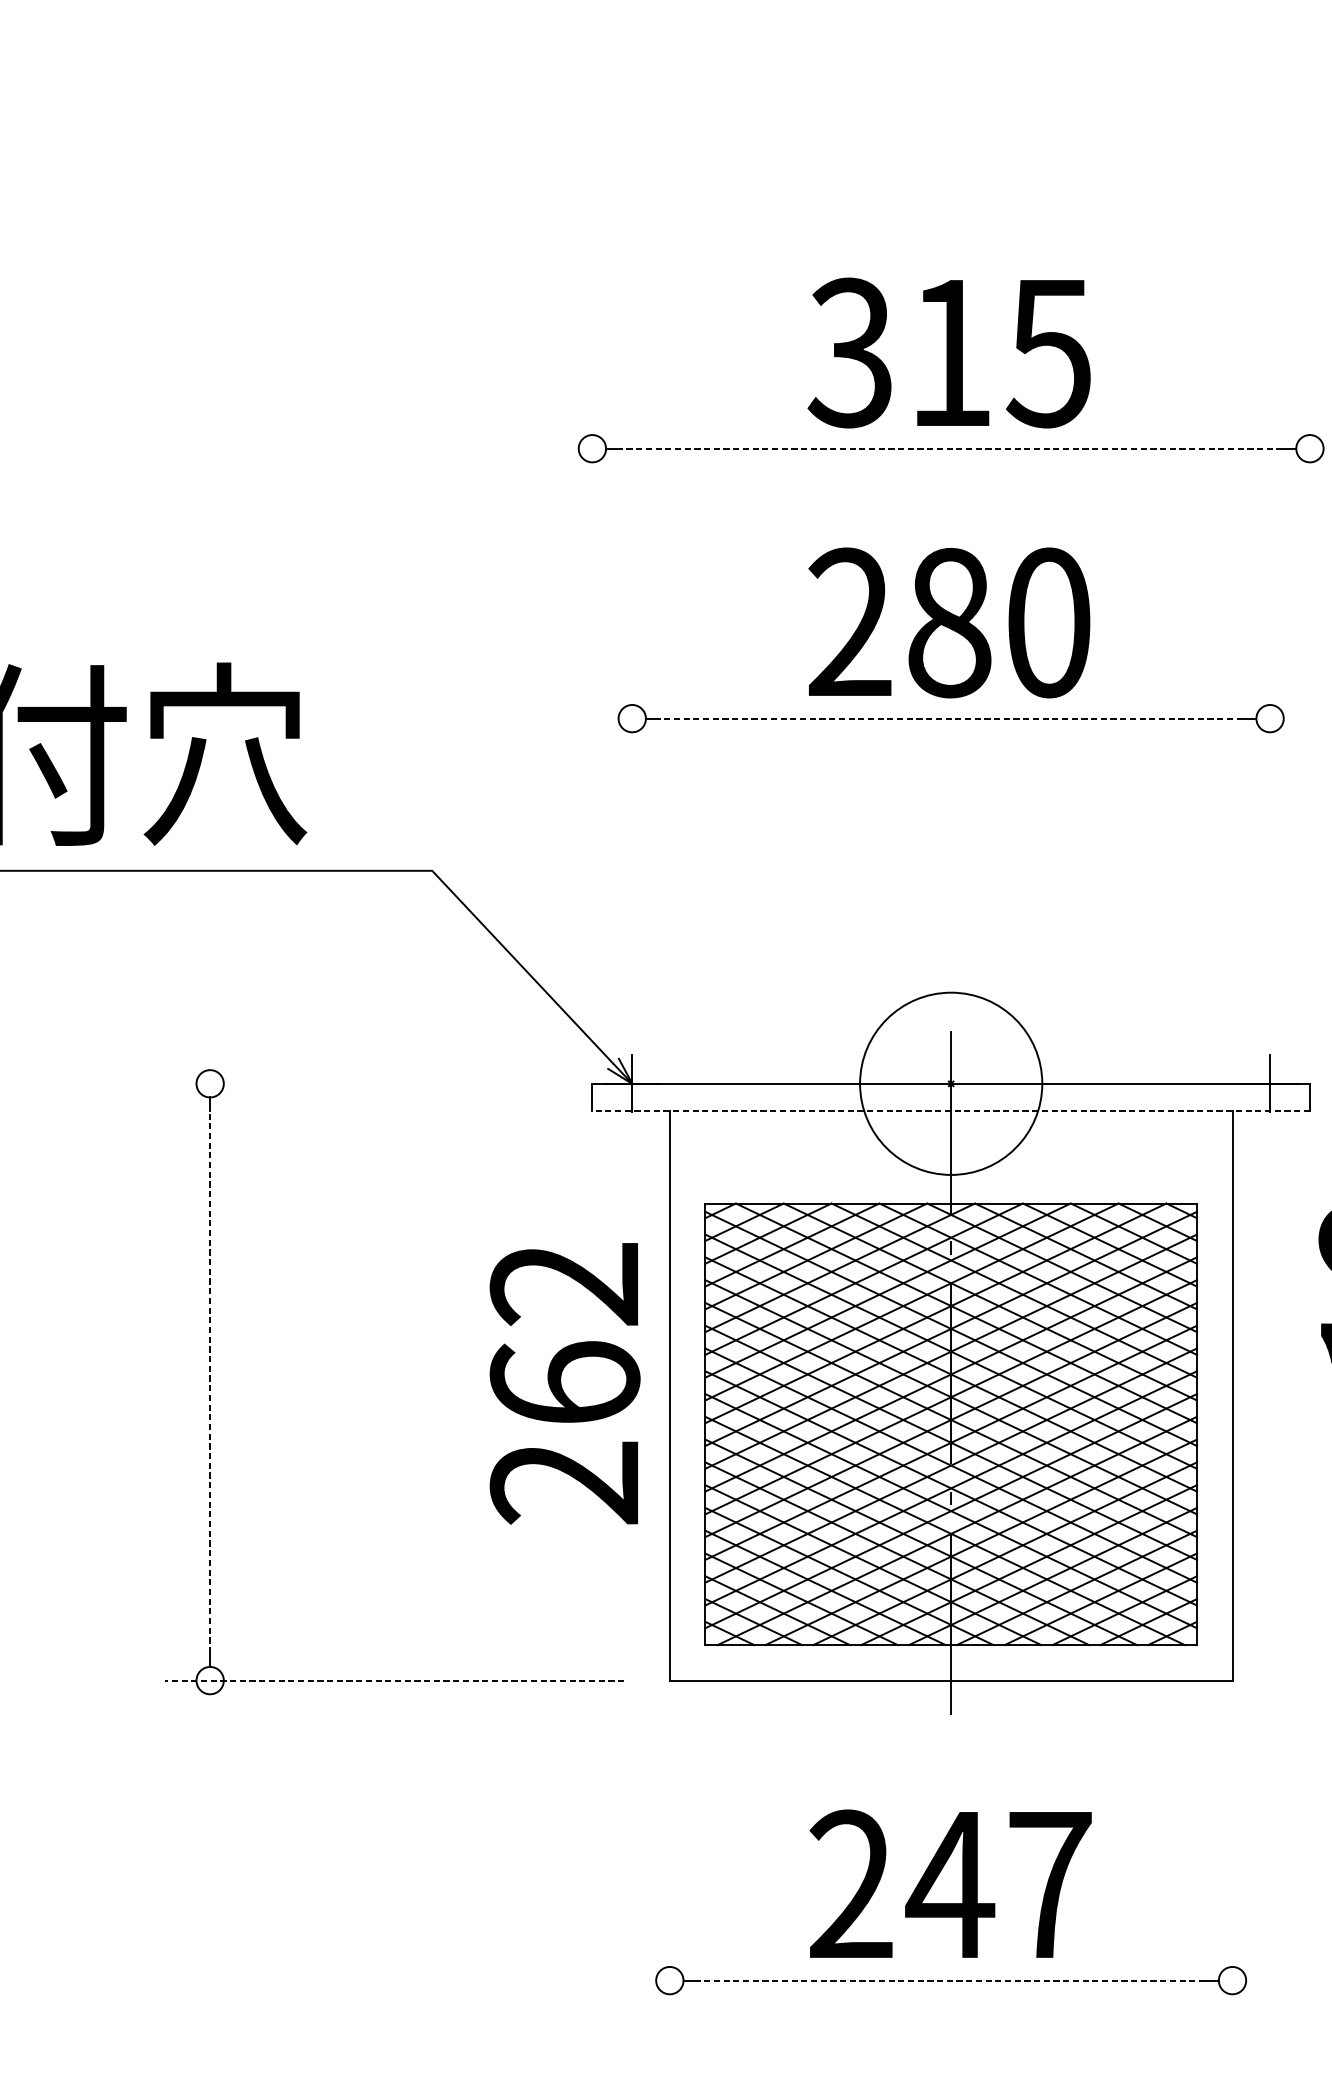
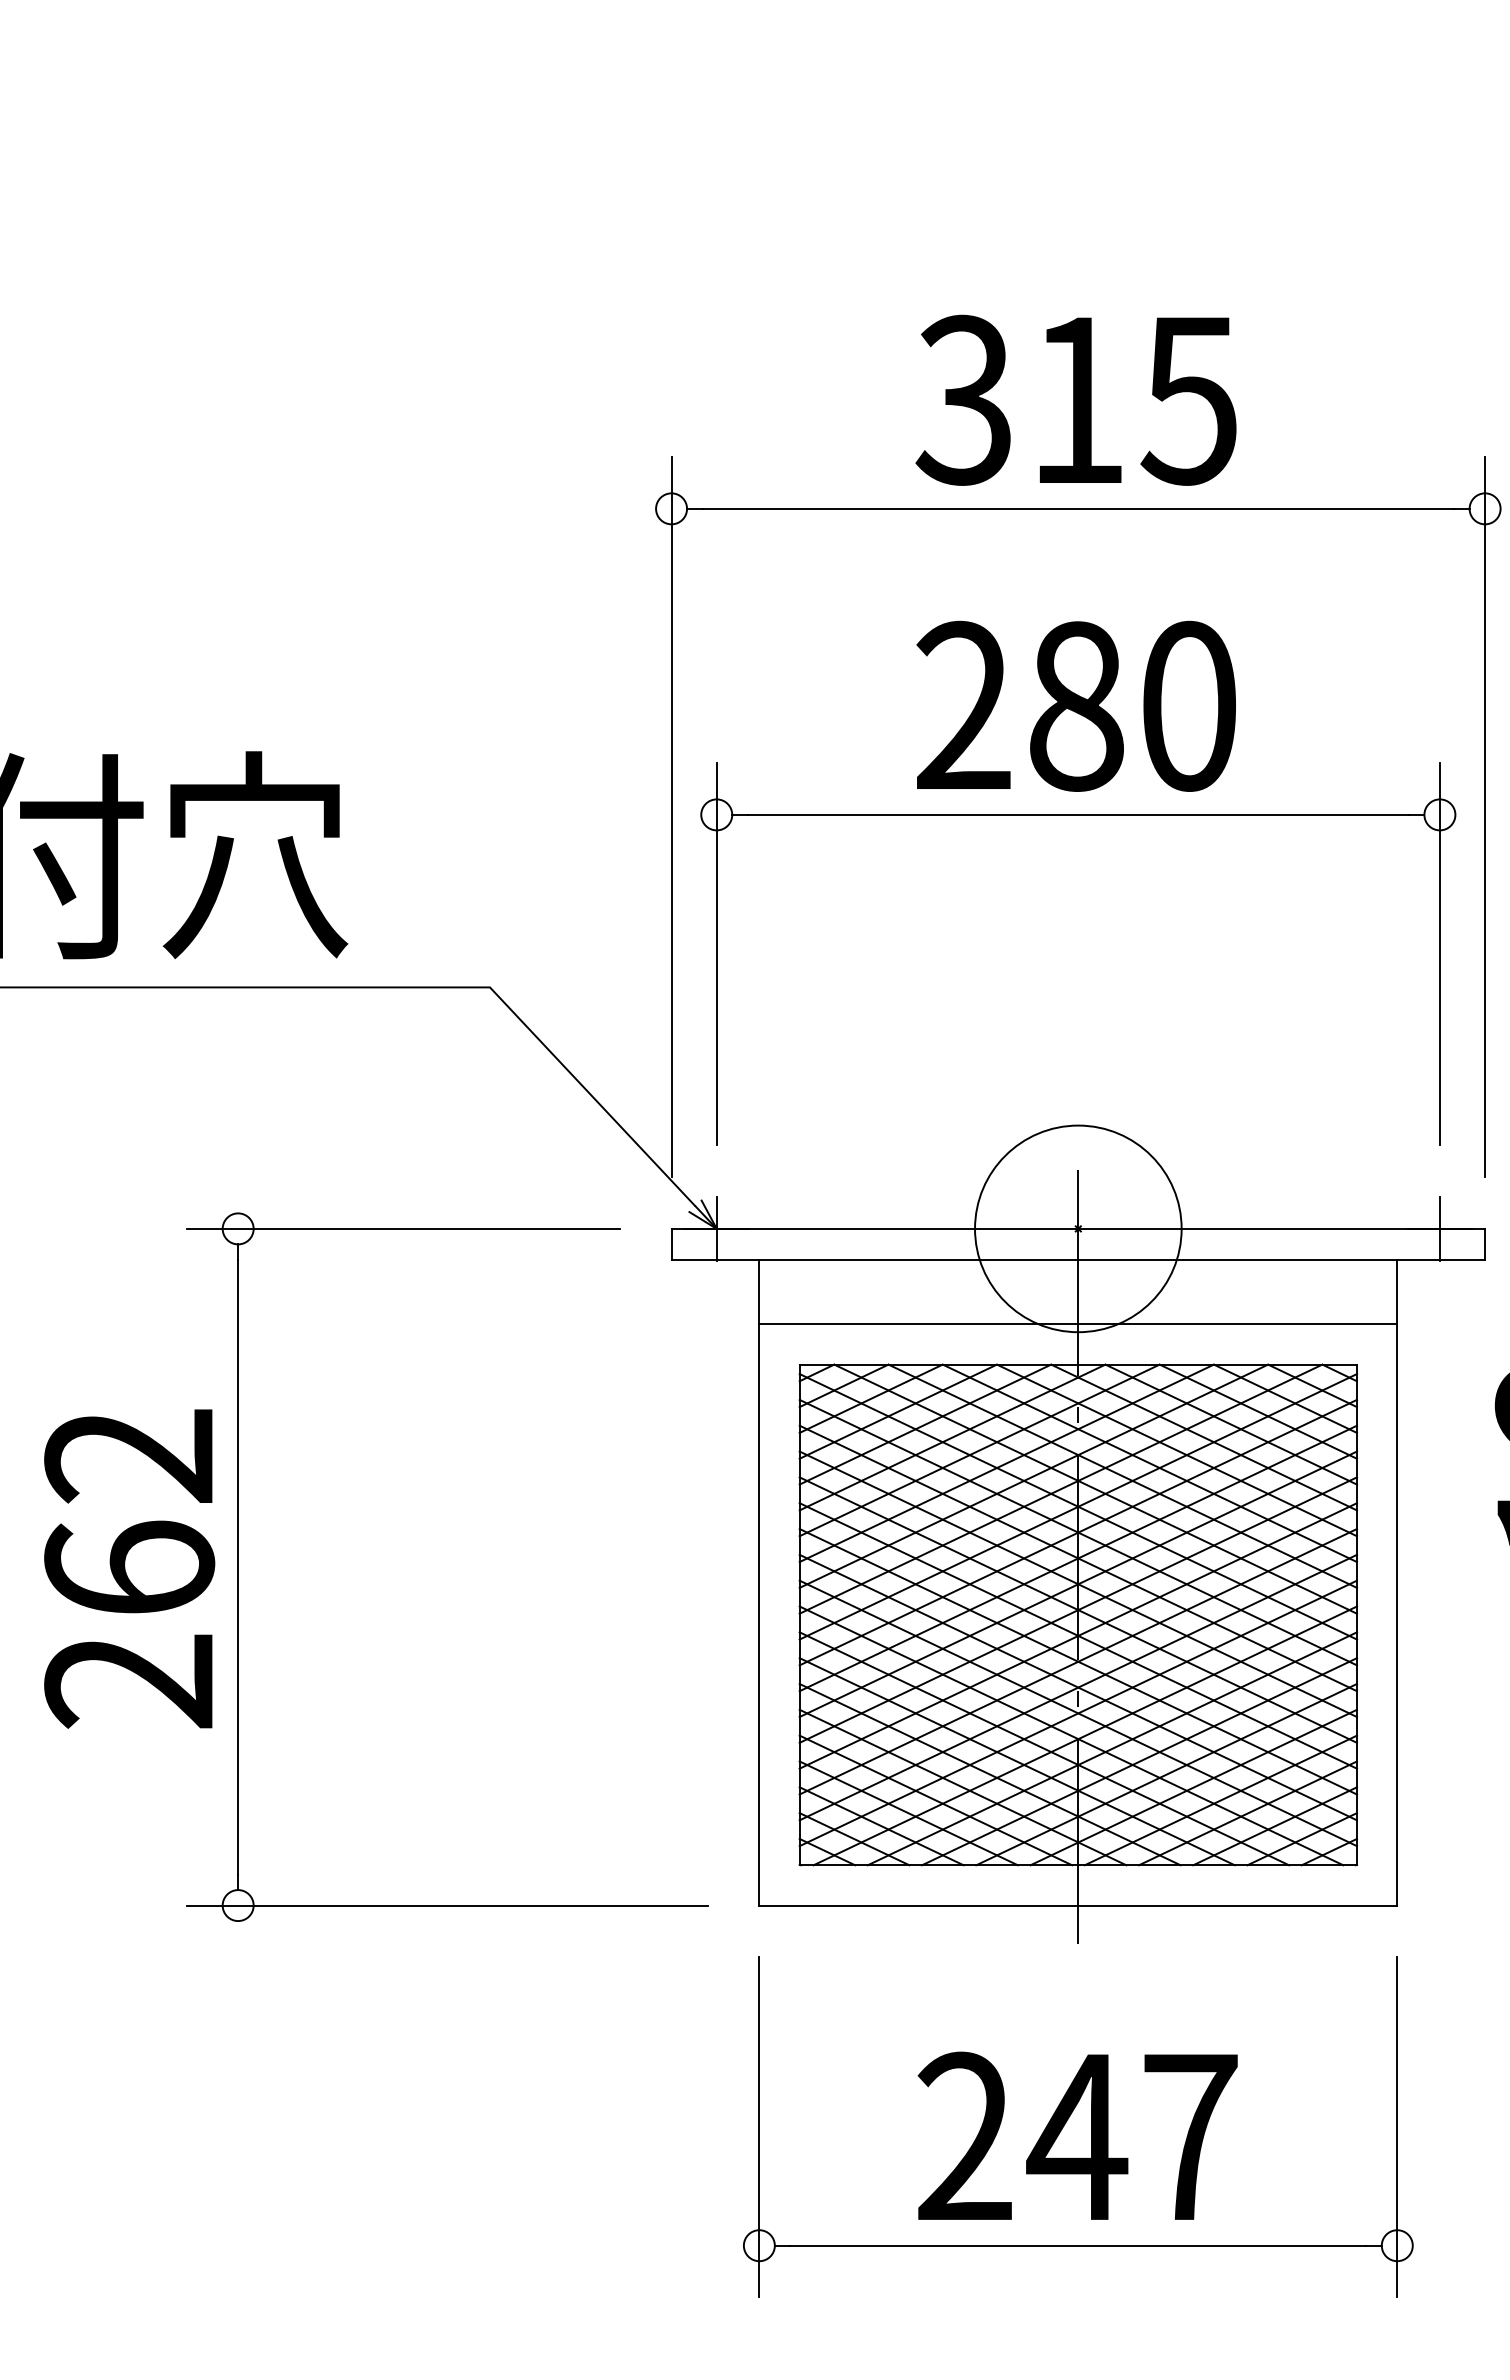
line: (951, 448) -> (1078, 508), dashed -> solid
line: (951, 718) -> (1078, 814), dashed -> solid
line: (592, 720) -> (671, 817), added
line: (1310, 720) -> (1485, 817), added
line: (632, 841) -> (716, 954), added
line: (1269, 841) -> (1439, 954), added
line: (355, 1083) -> (402, 1228), added
line: (951, 1110) -> (1078, 1259), dashed -> solid
line: (951, 1168) -> (1078, 1324), added
line: (210, 1381) -> (238, 1566), dashed -> solid
text: (565, 1383) -> (129, 1568), moved
line: (394, 1680) -> (447, 1905), dashed -> solid
line: (669, 1876) -> (759, 2127), added
line: (1232, 1876) -> (1397, 2127), added
line: (951, 1980) -> (1078, 2245), dashed -> solid

